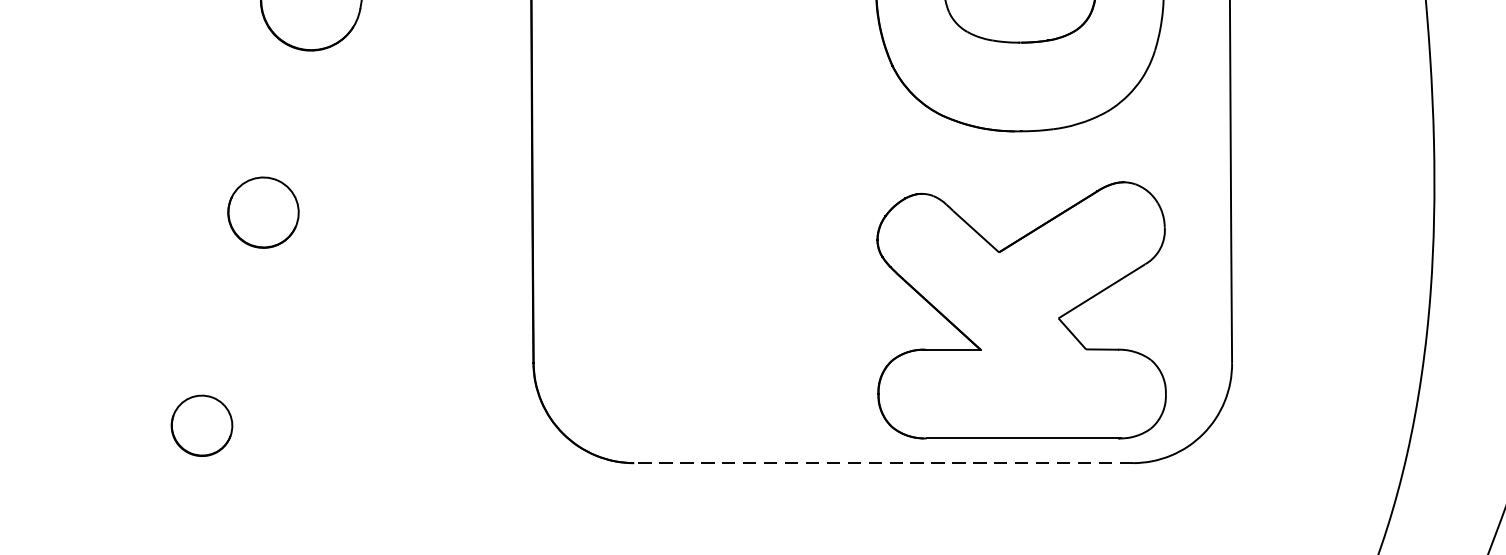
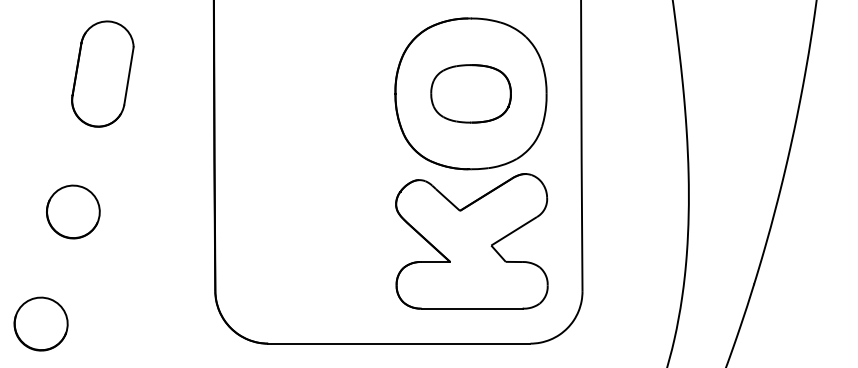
part: (263, 211) -> (73, 211), size x1.43
part: (1020, 310) -> (471, 241), moved
part: (200, 424) -> (40, 323), size x1.67
line: (882, 462) -> (398, 343), dashed -> solid

